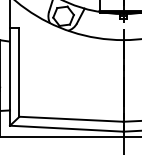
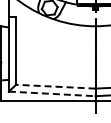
line: (71, 118) -> (55, 86), solid -> dashed
line: (67, 128) -> (52, 93), solid -> dashed

